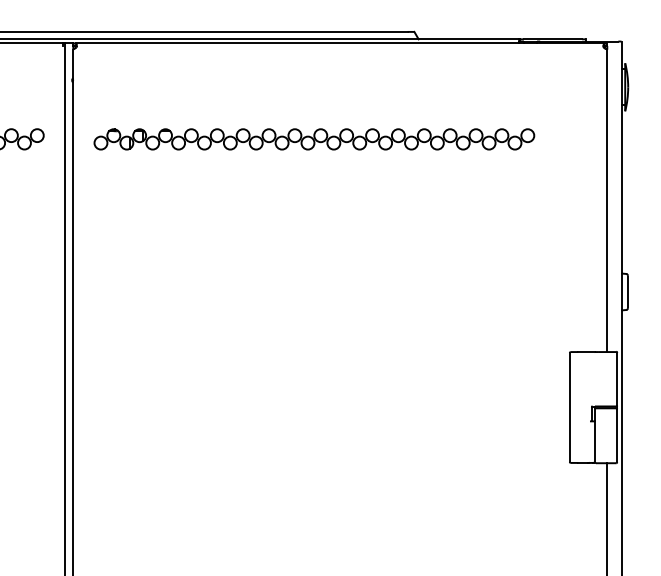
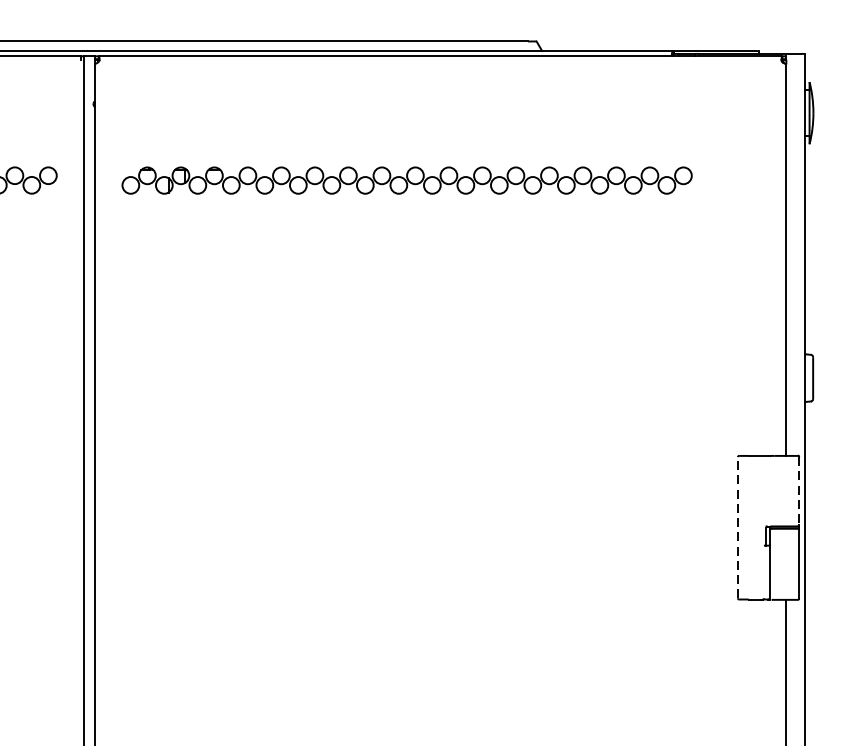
line: (617, 379) -> (799, 491), solid -> dashed
line: (569, 407) -> (737, 527), solid -> dashed

